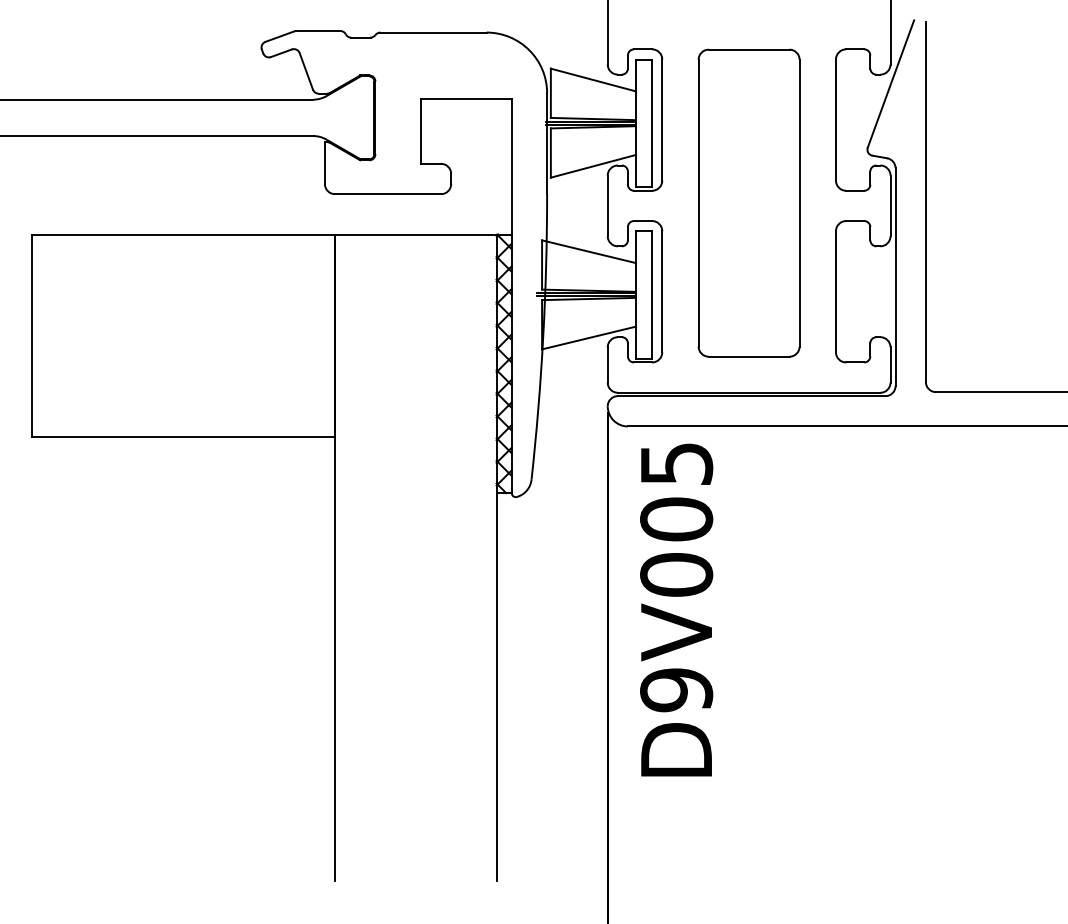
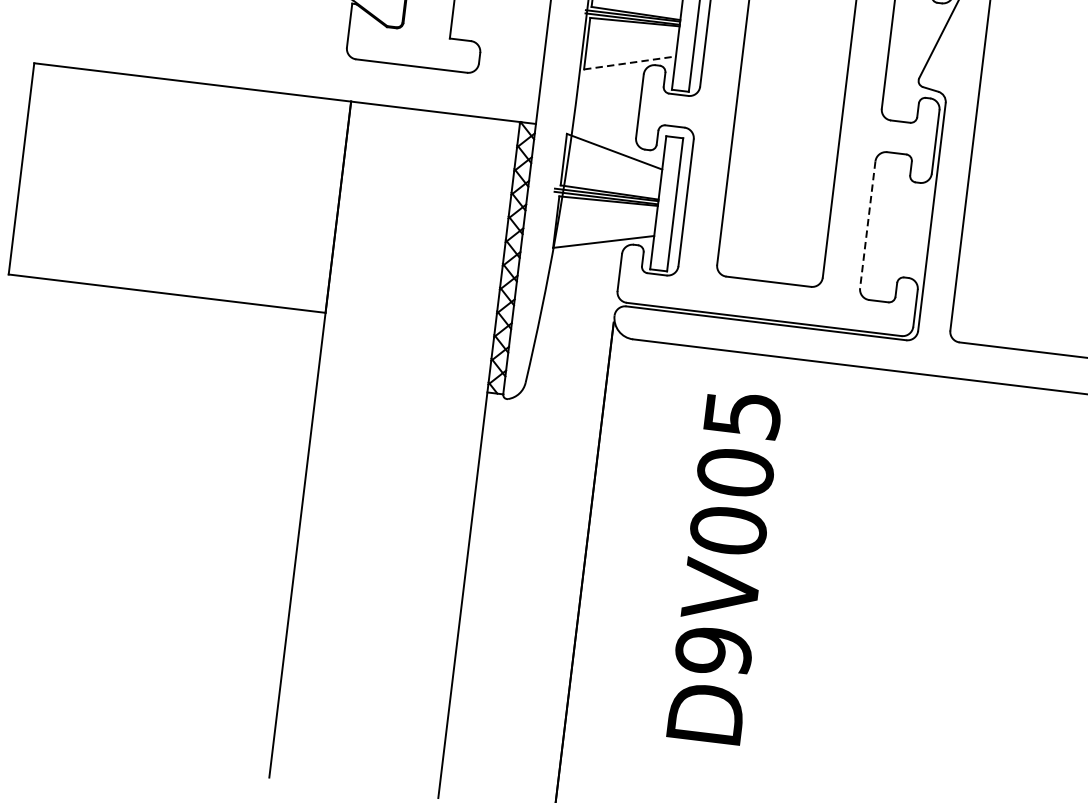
line: (593, 166) -> (630, 63), solid -> dashed
line: (835, 291) -> (867, 224), solid -> dashed
text: (676, 609) -> (724, 566), moved

